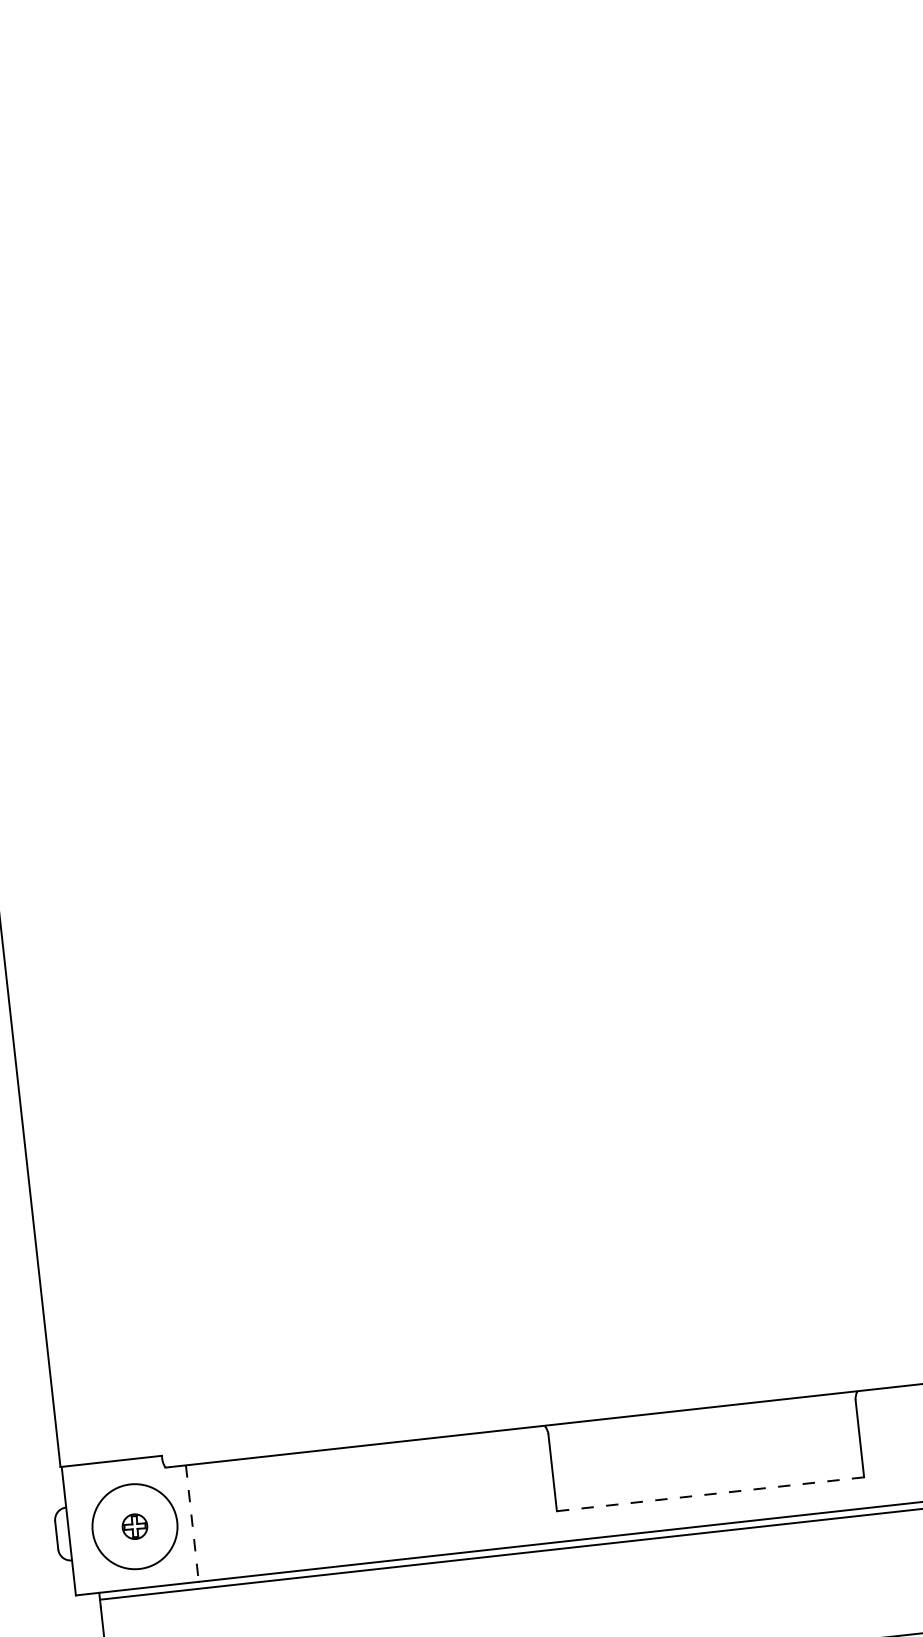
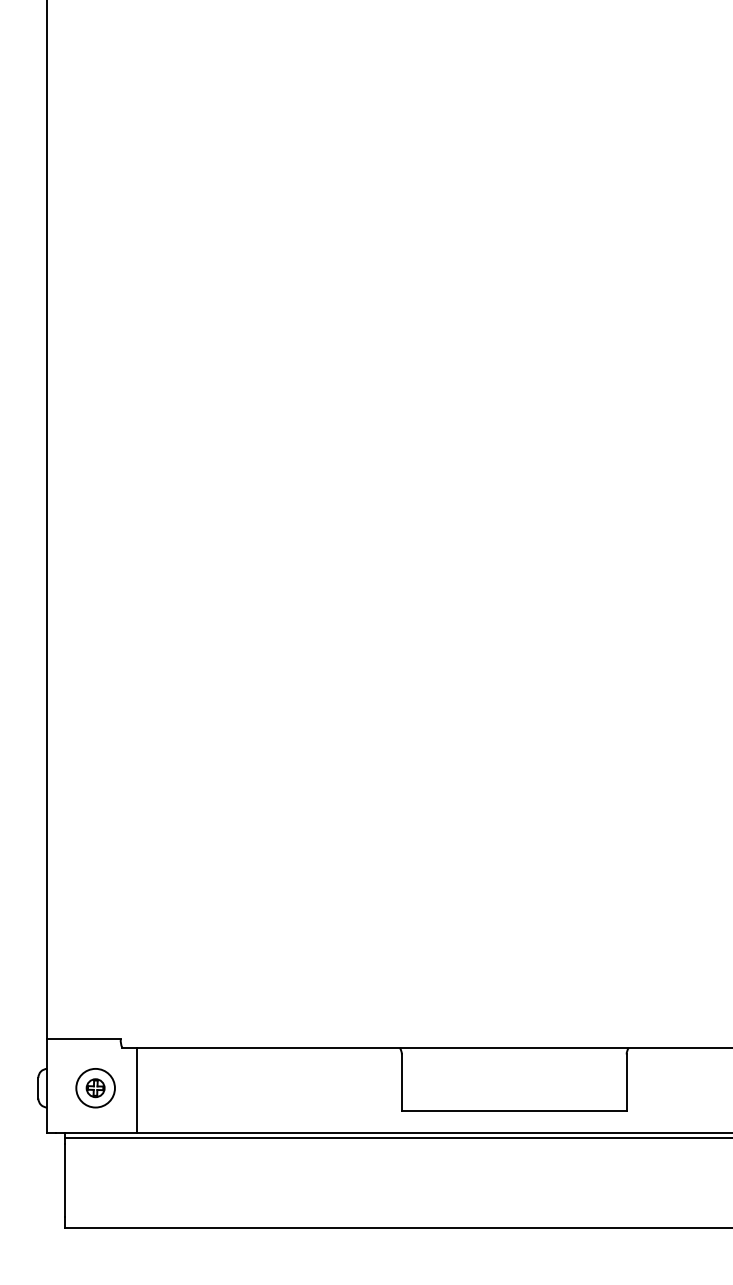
line: (710, 1493) -> (514, 1110), dashed -> solid
line: (192, 1523) -> (137, 1090), dashed -> solid
circle: (134, 1525) -> (95, 1087), size x0.62

